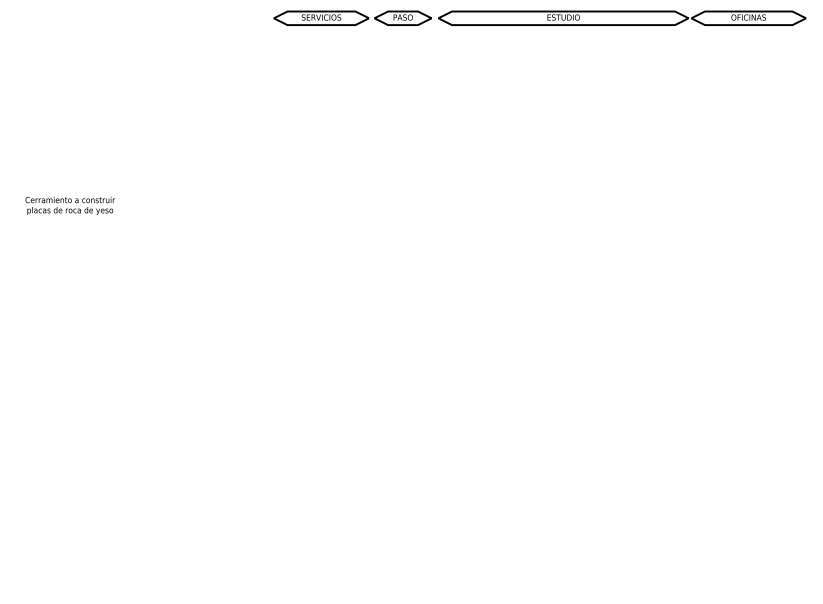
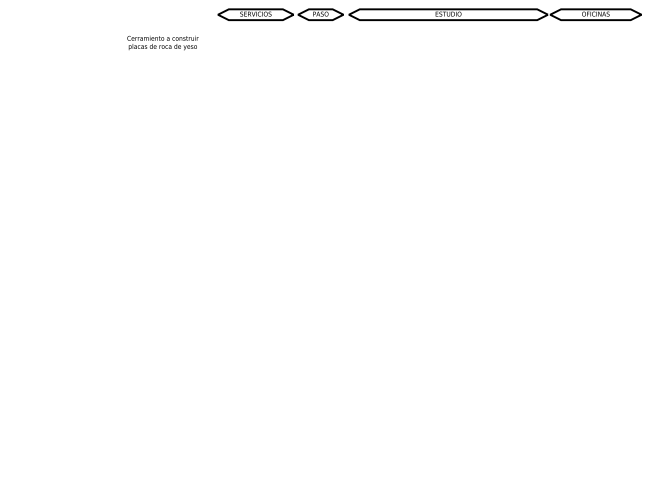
text: (69, 205) -> (162, 42), moved

